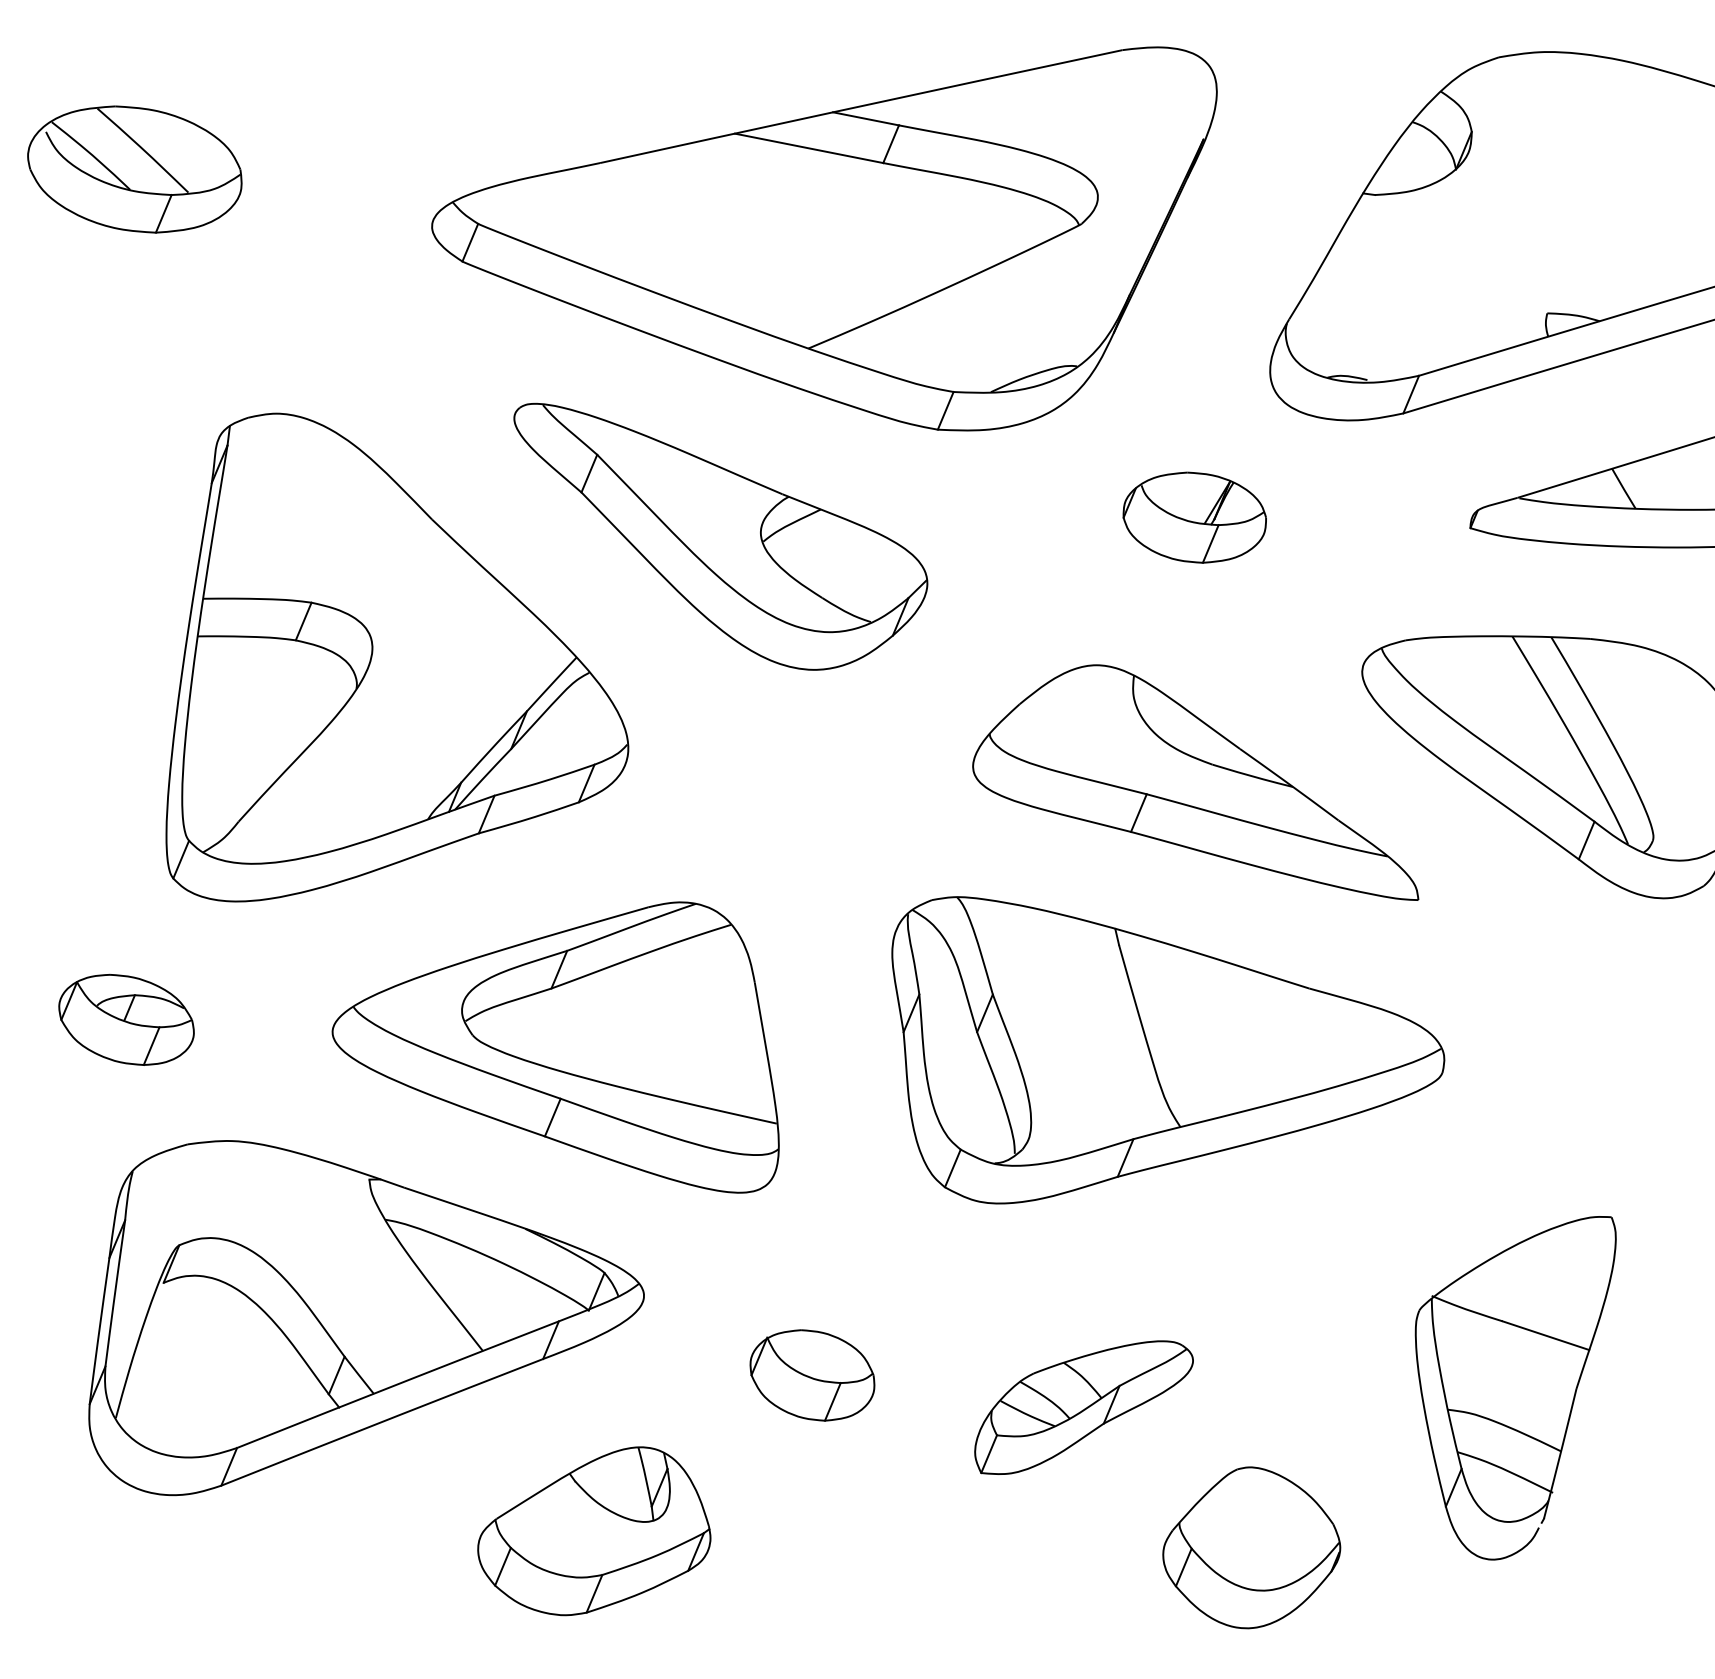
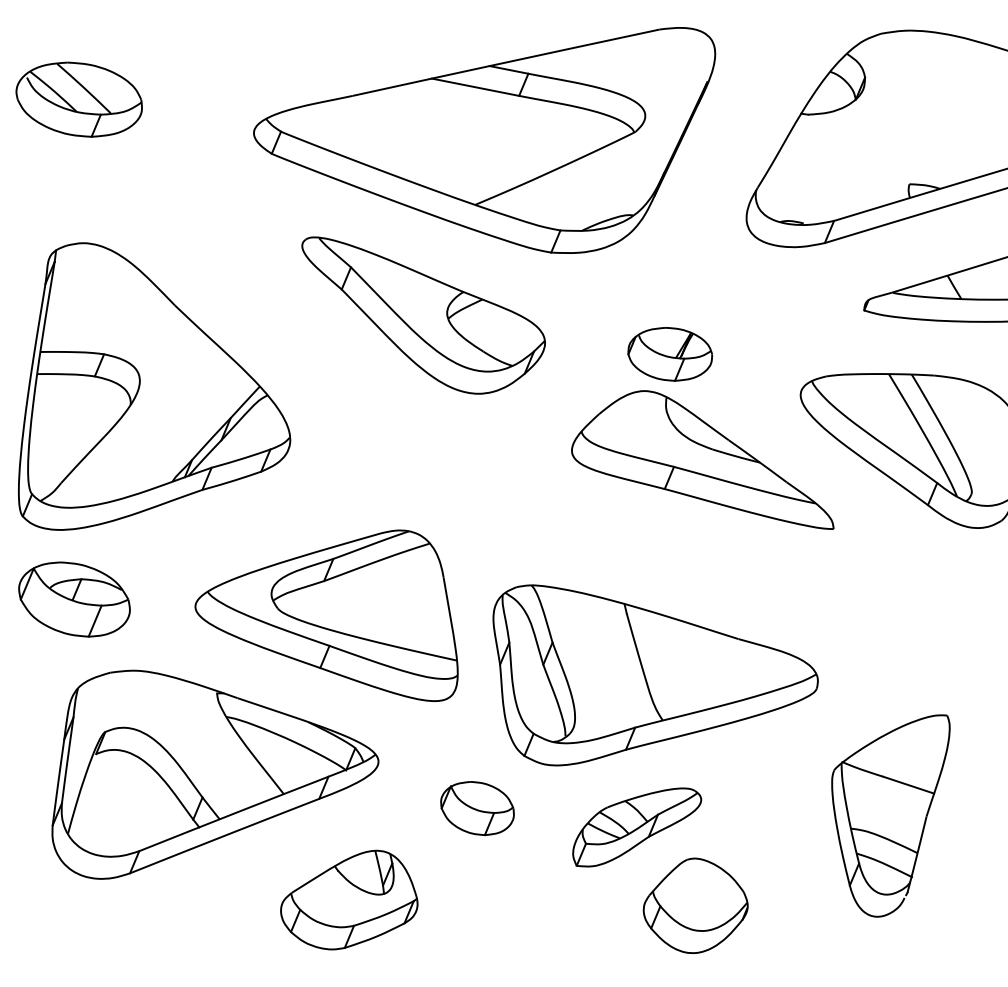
part: (1195, 517) -> (670, 354), moved
part: (397, 657) -> (154, 386), moved
part: (125, 1019) -> (73, 599), size x1.4
part: (1167, 1050) -> (655, 675), moved
part: (1251, 1547) -> (695, 905), moved

